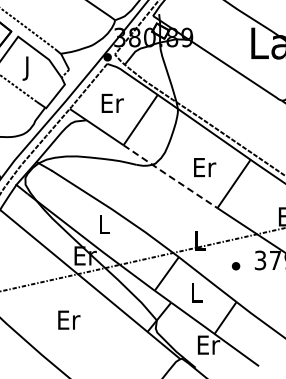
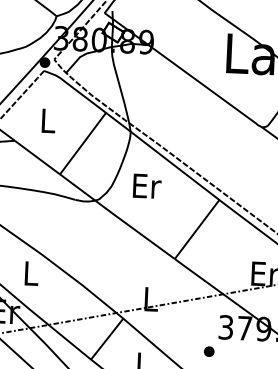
text: (112, 102) -> (48, 119), Er -> L
text: (205, 167) -> (147, 186), moved
line: (170, 177) -> (117, 217), dashed -> solid
part: (235, 266) -> (208, 351), moved

